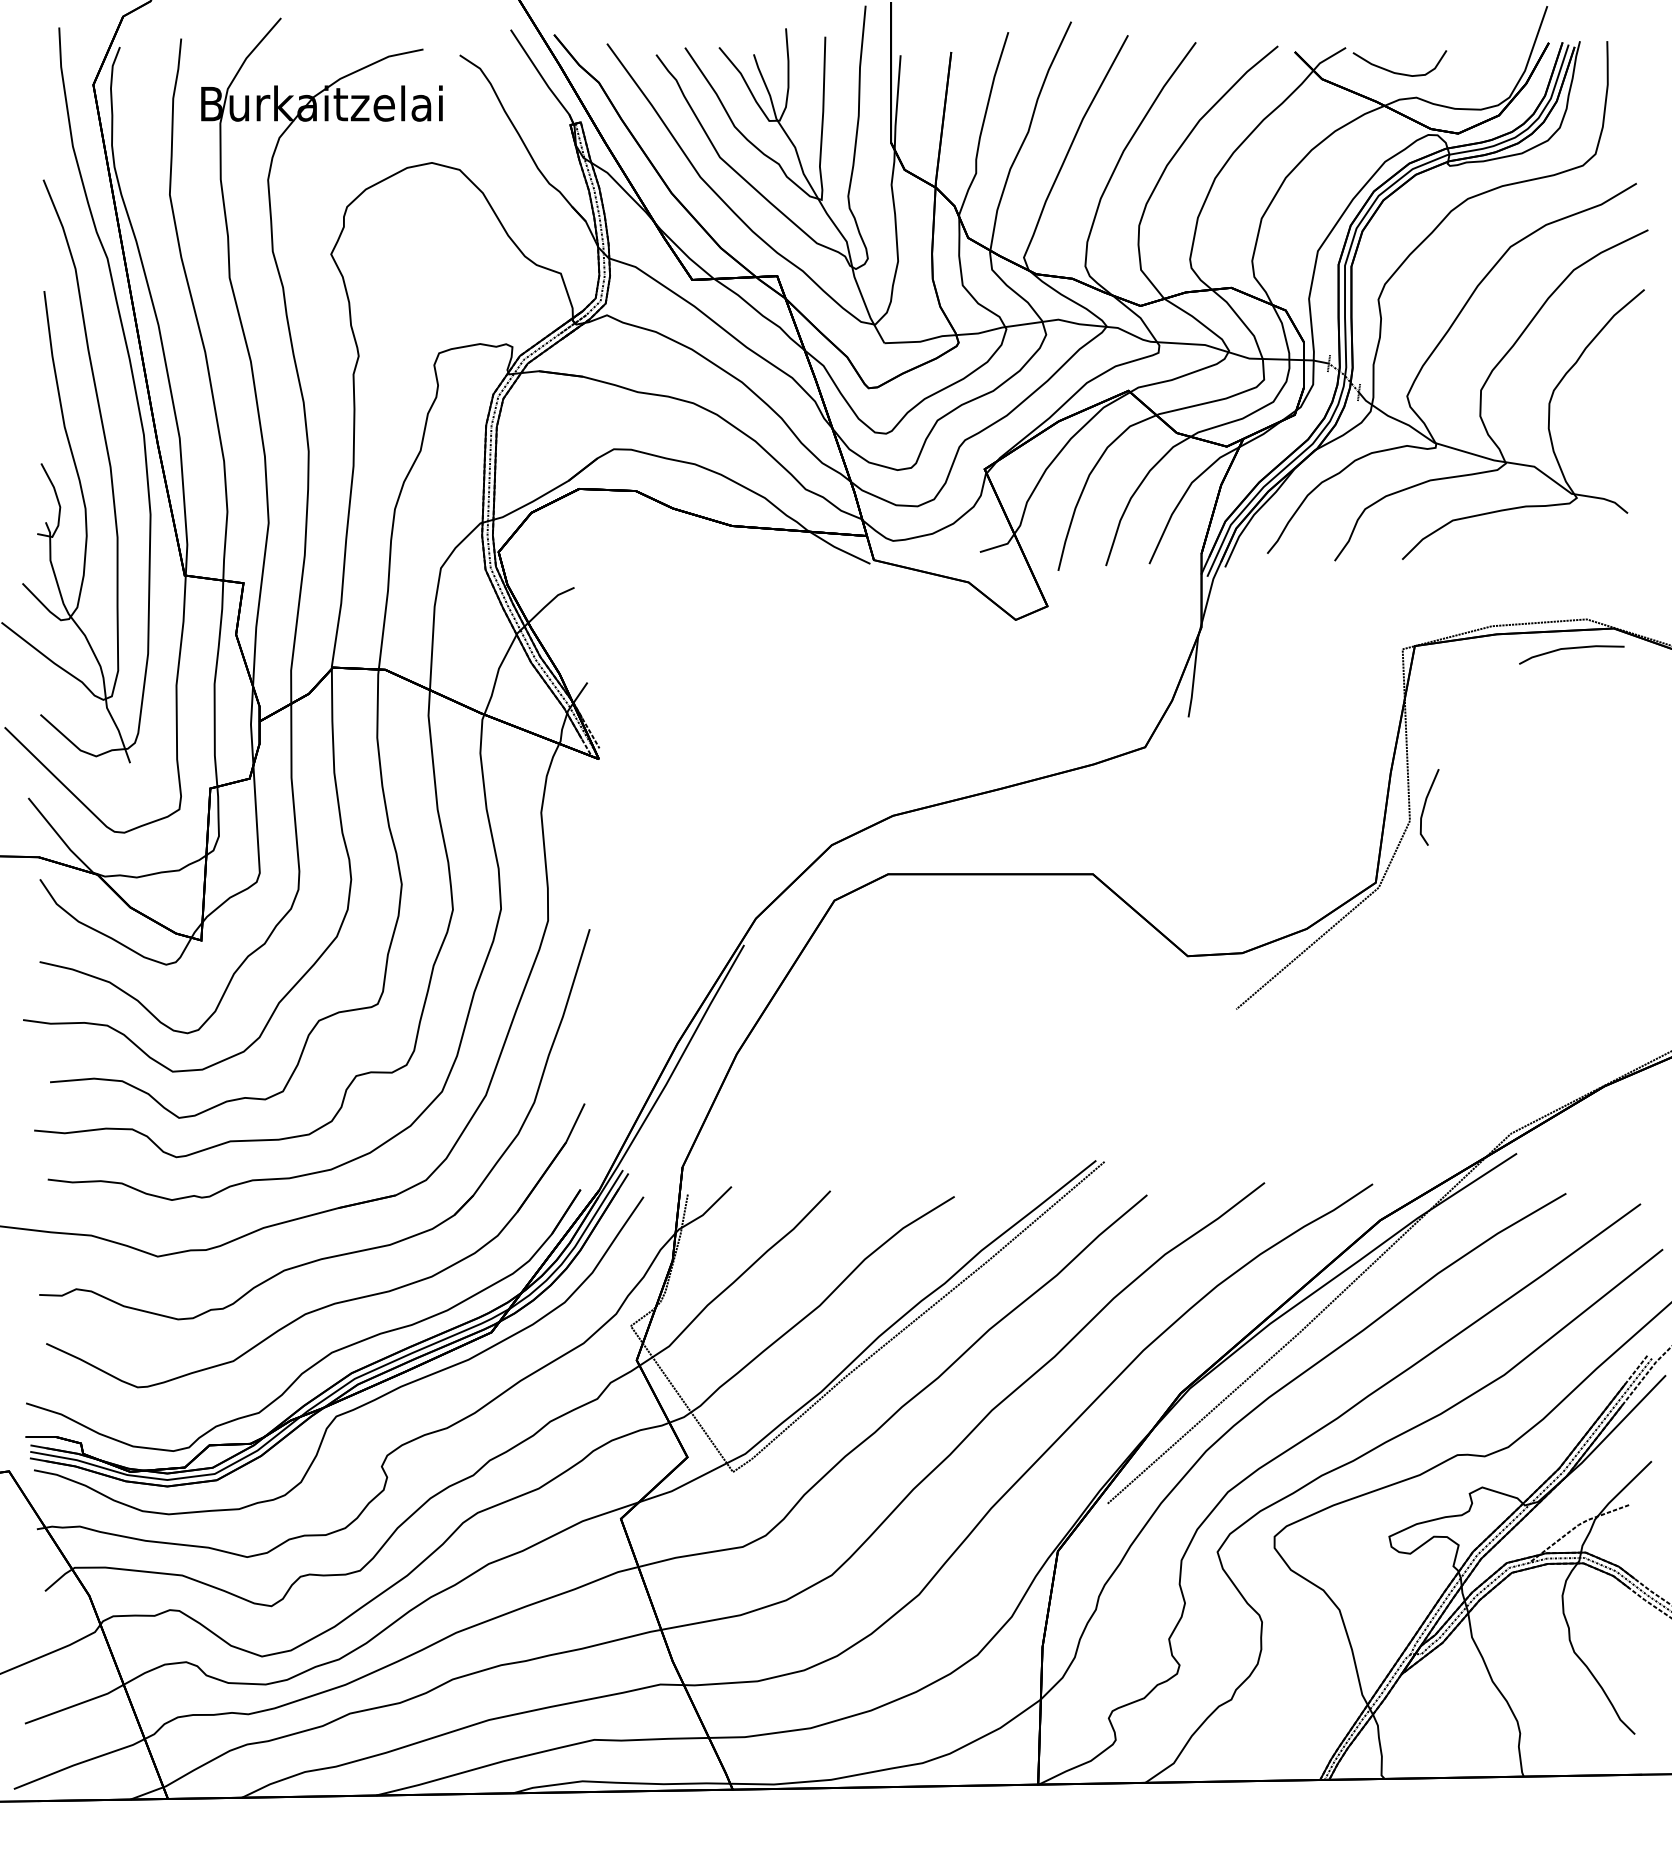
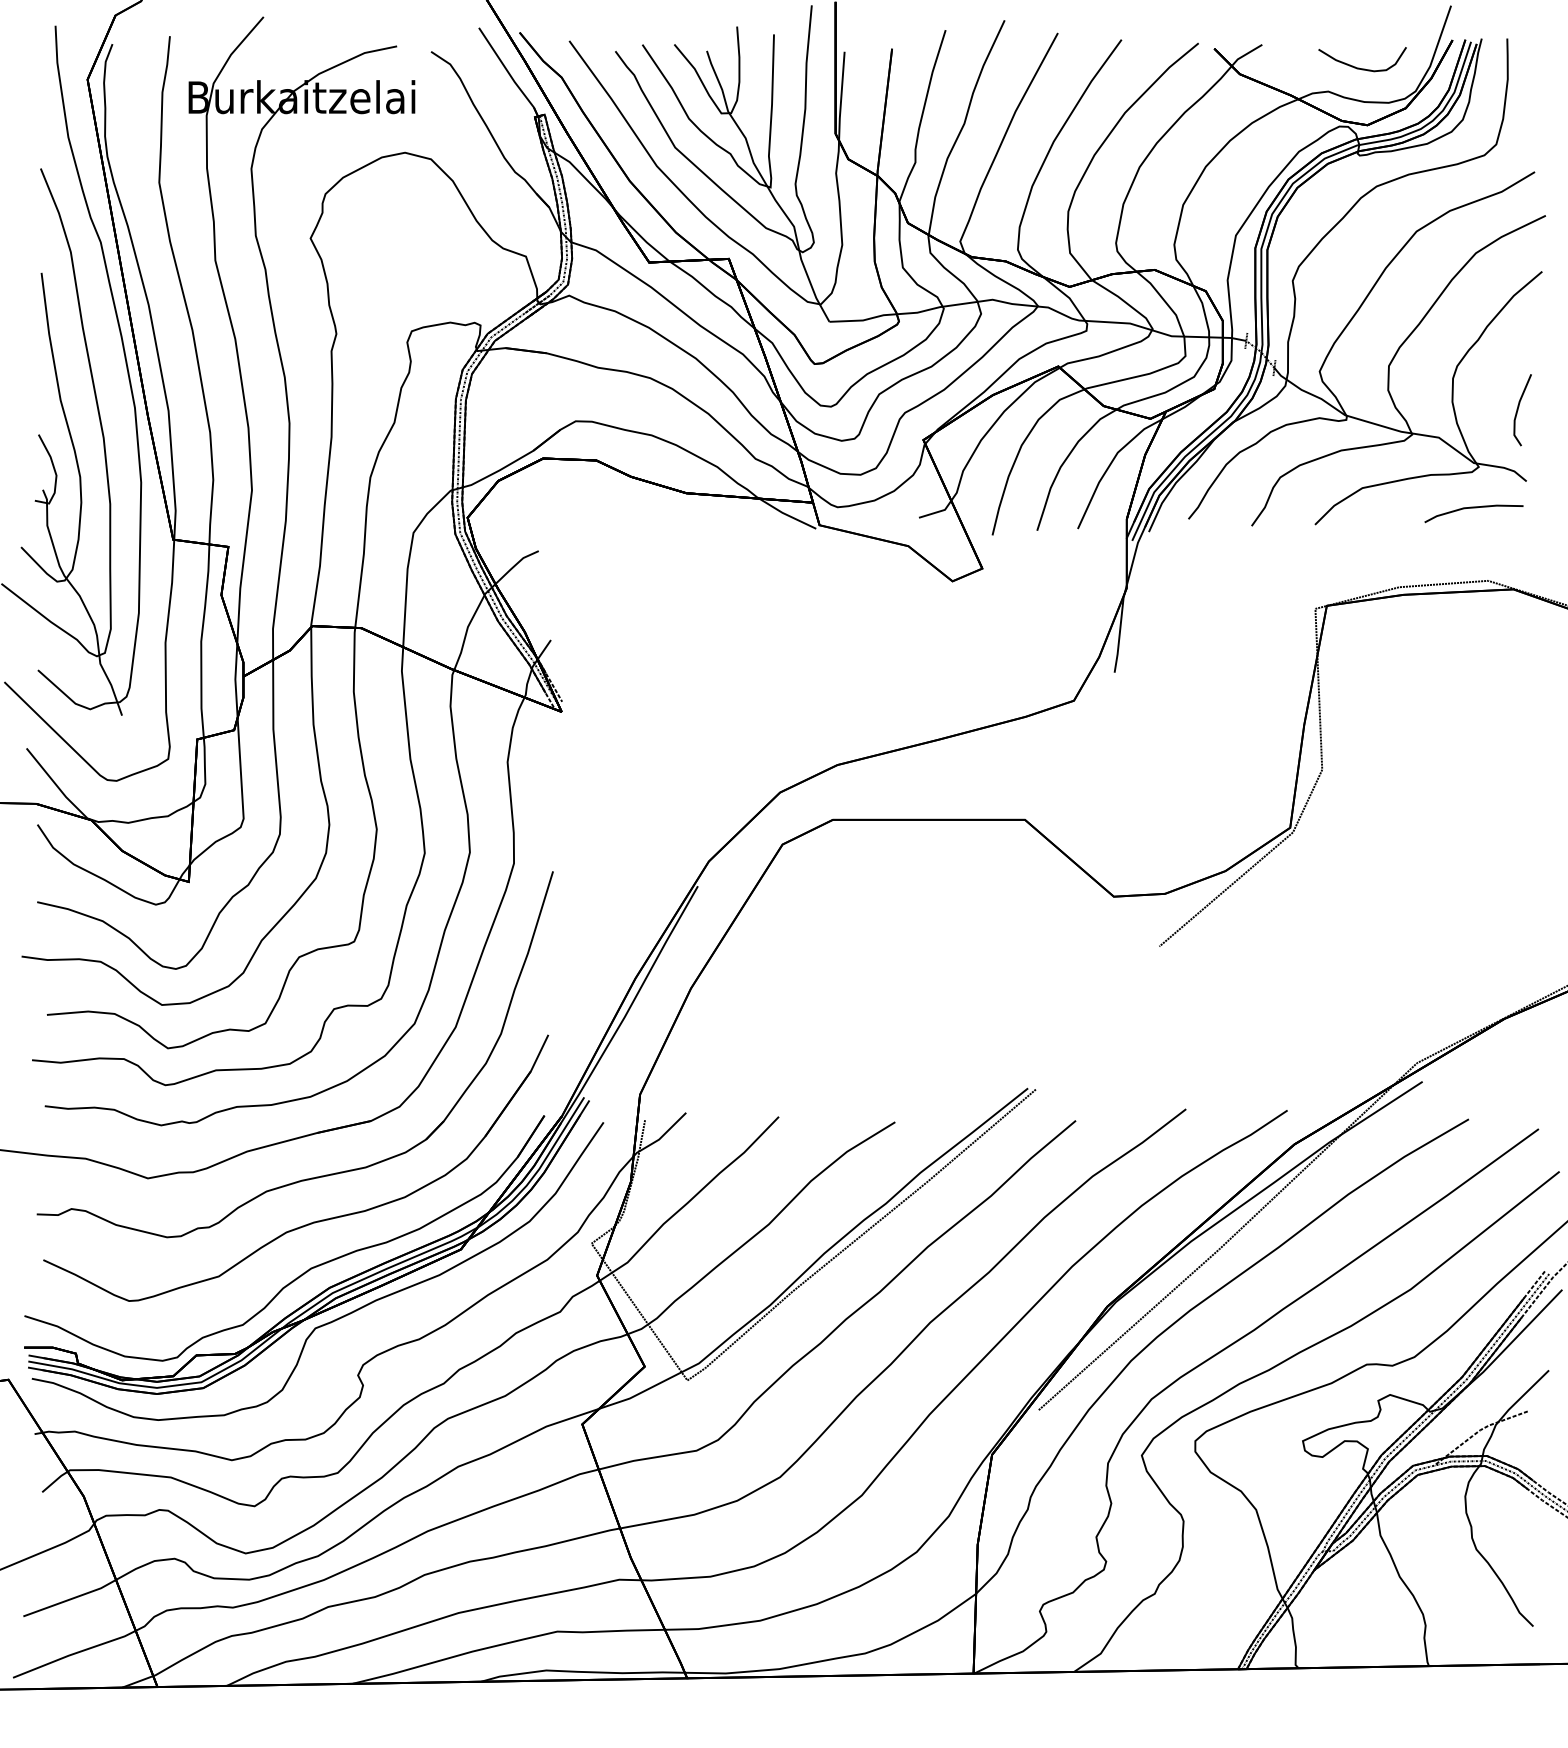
curve: (1398, 72) -> (1361, 67), moved
line: (1571, 649) -> (1473, 508), moved
line: (1425, 806) -> (1518, 409), moved

